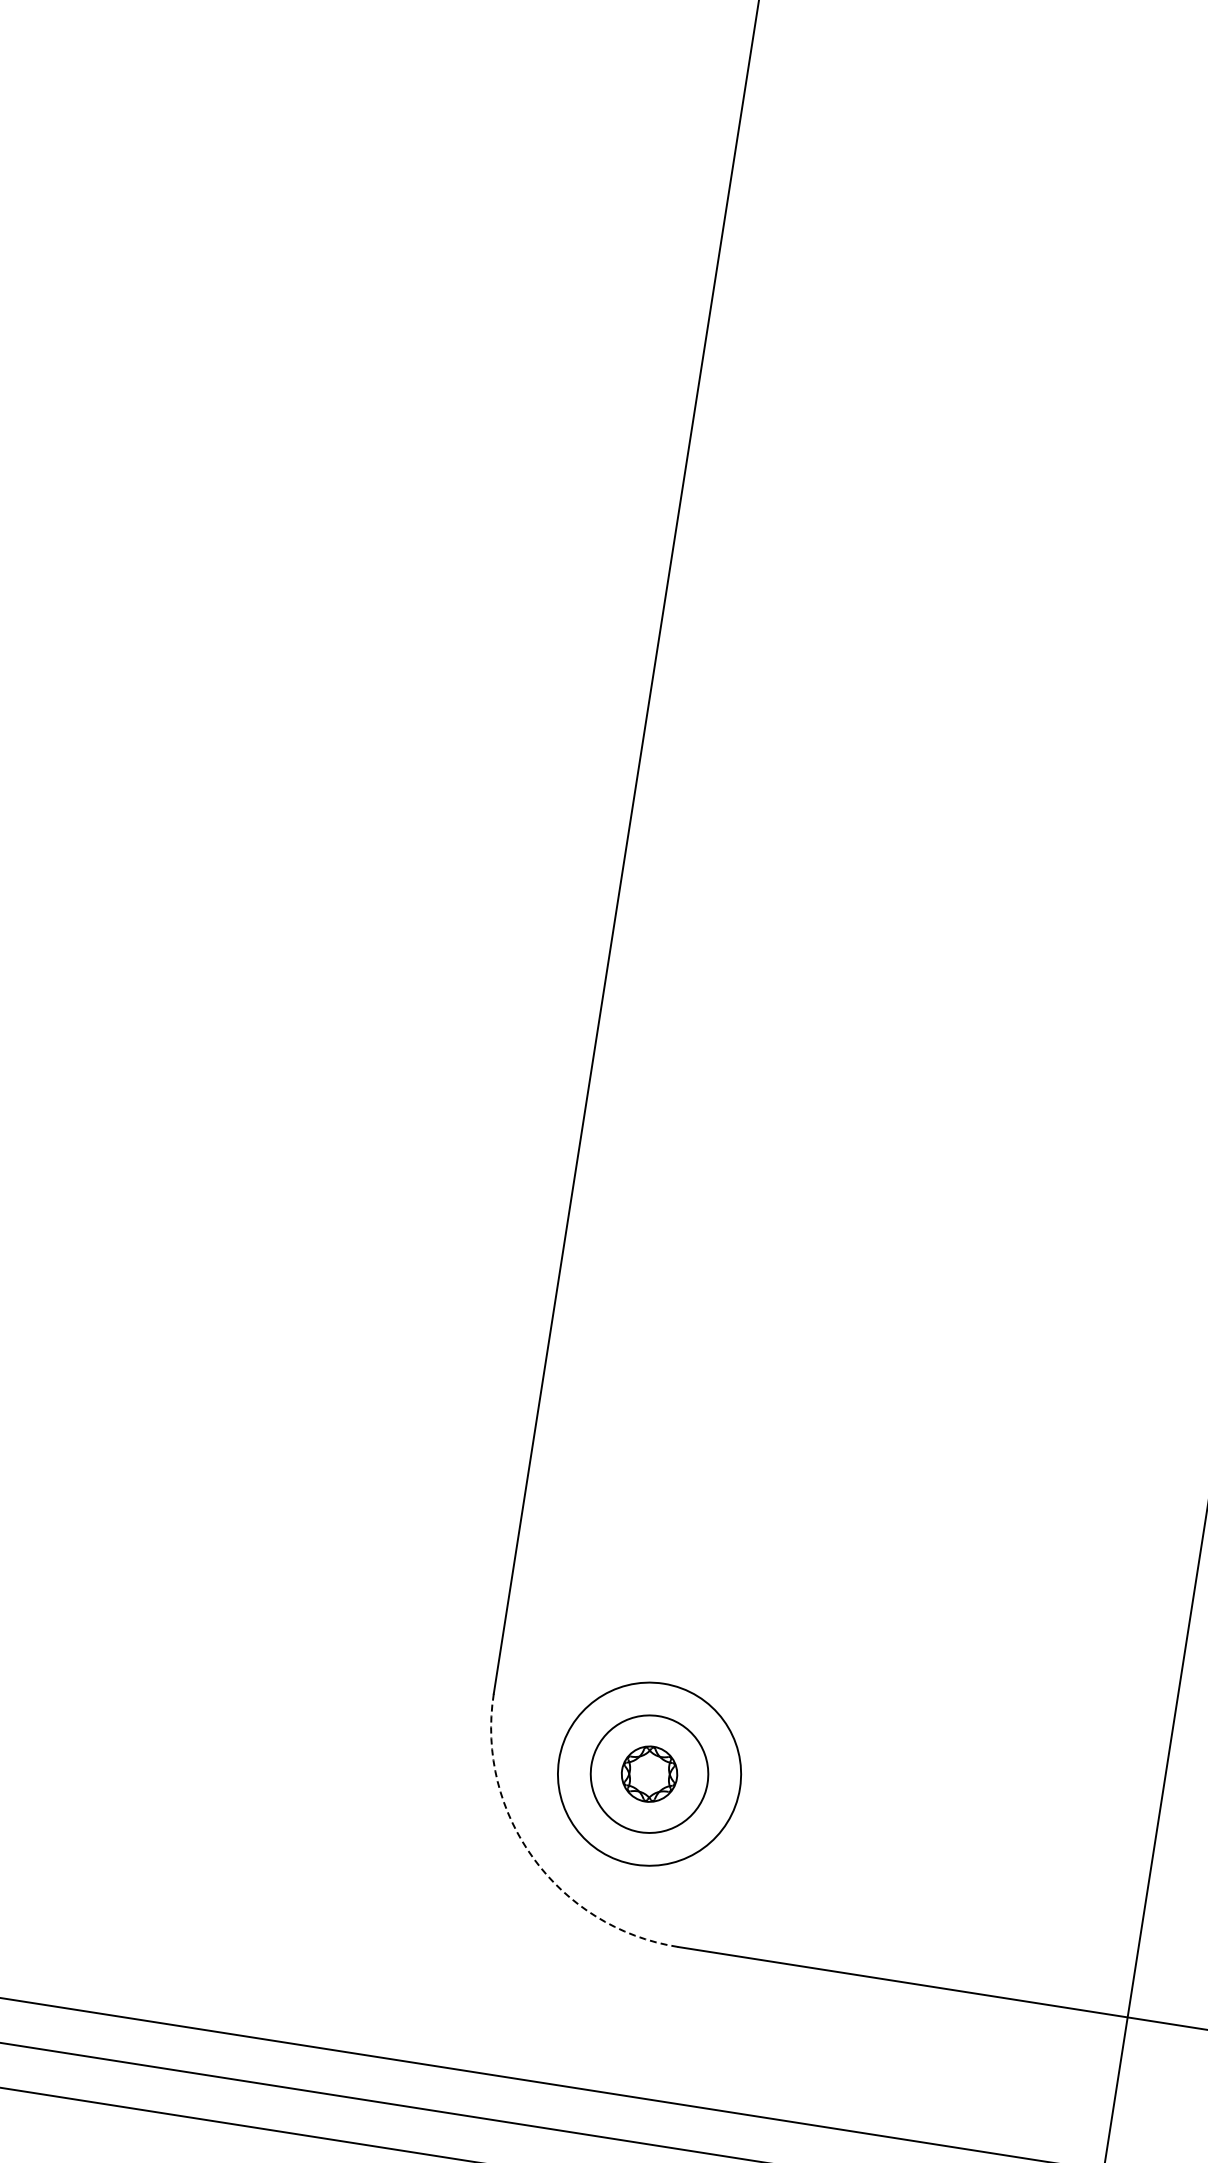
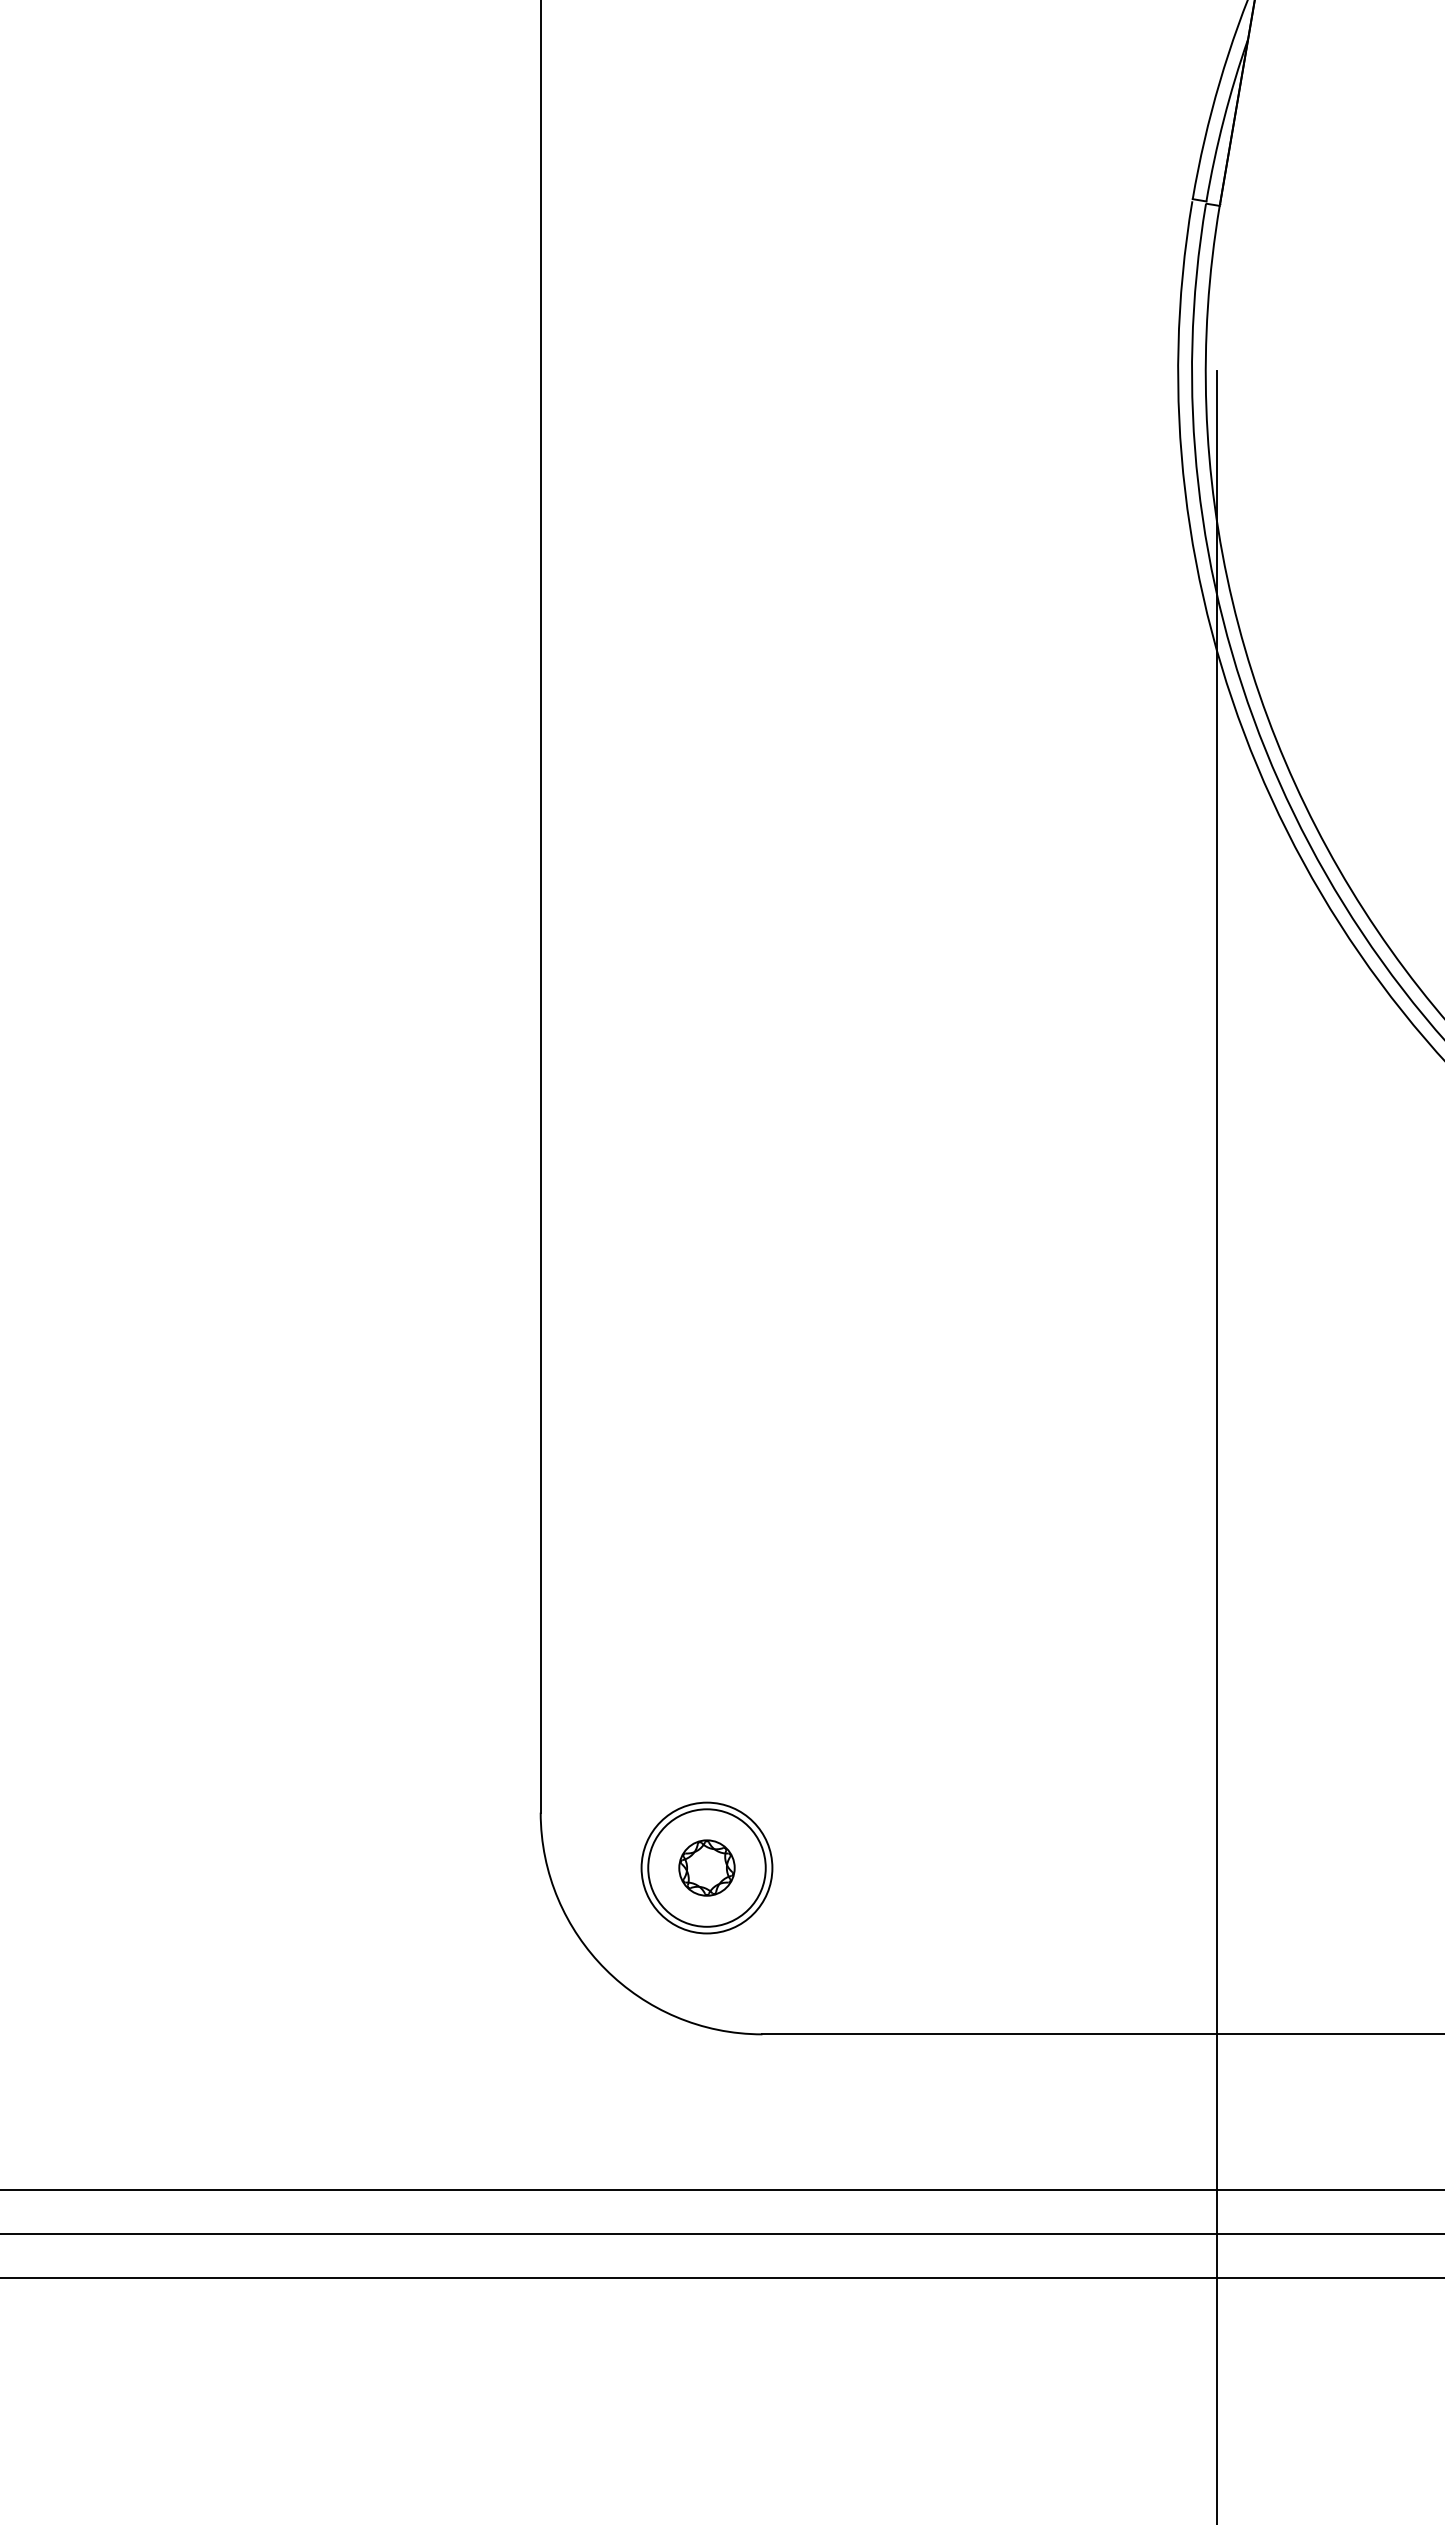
circle: (649, 1773) -> (706, 1867), size x0.71
arc: (533, 1858) -> (605, 1969), dashed -> solid

